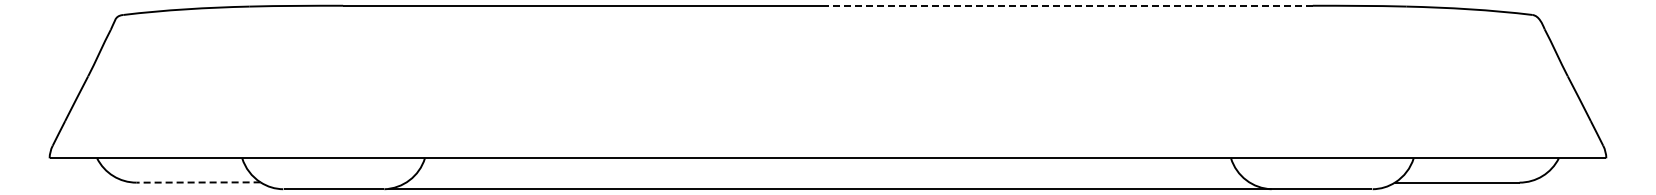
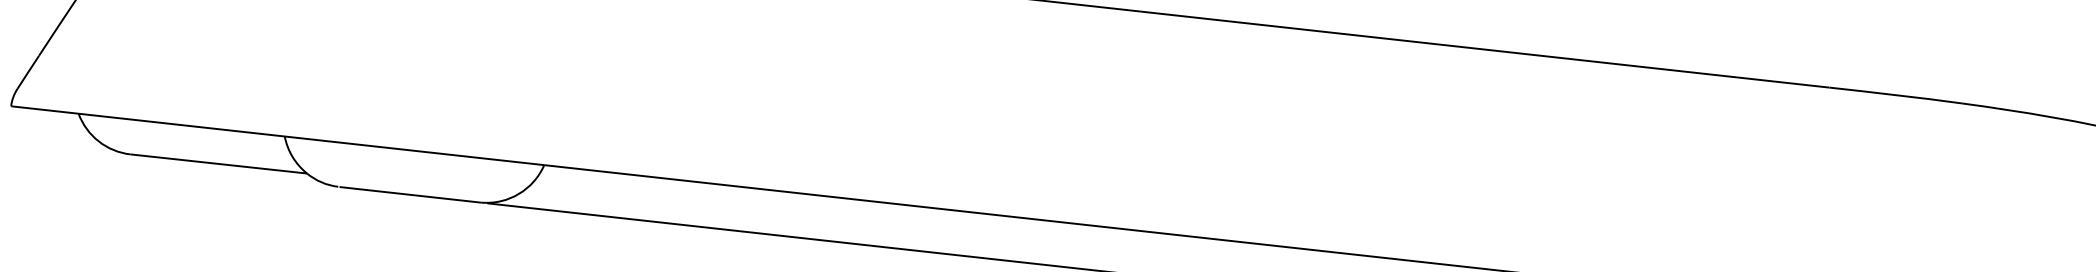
line: (1069, 5) -> (1483, 49), dashed -> solid
line: (198, 182) -> (218, 163), dashed -> solid

